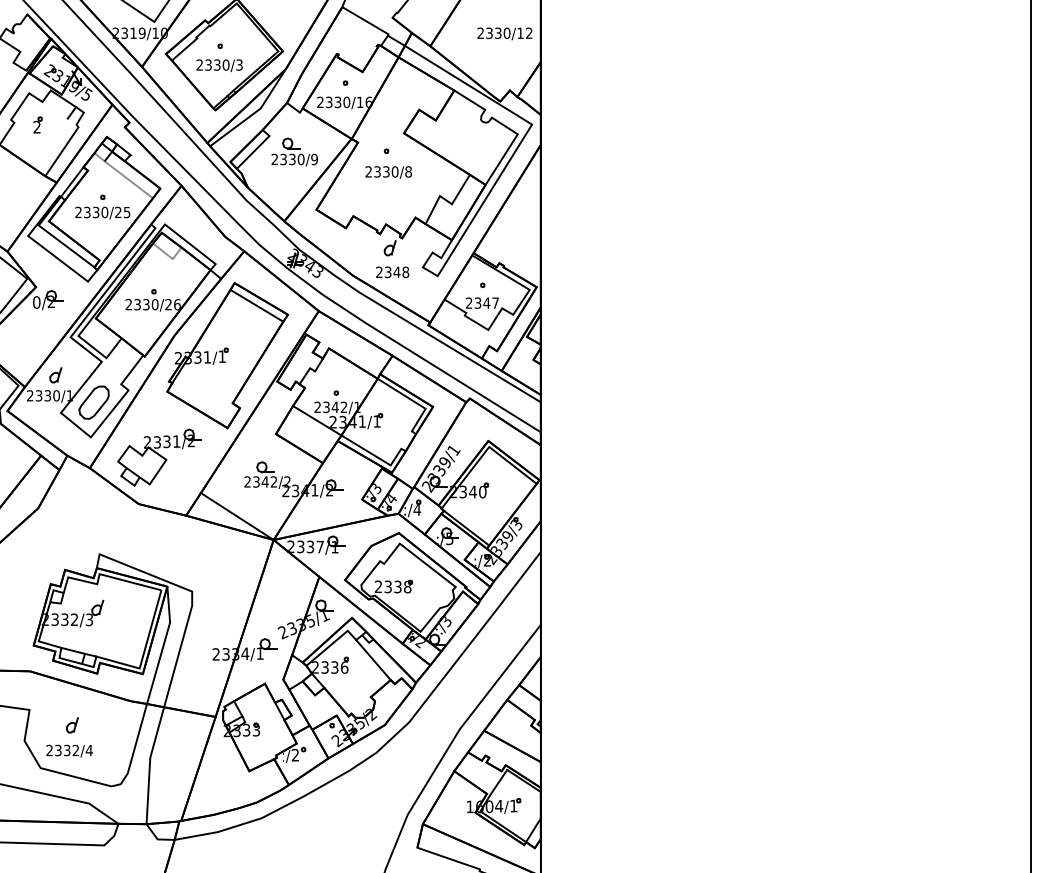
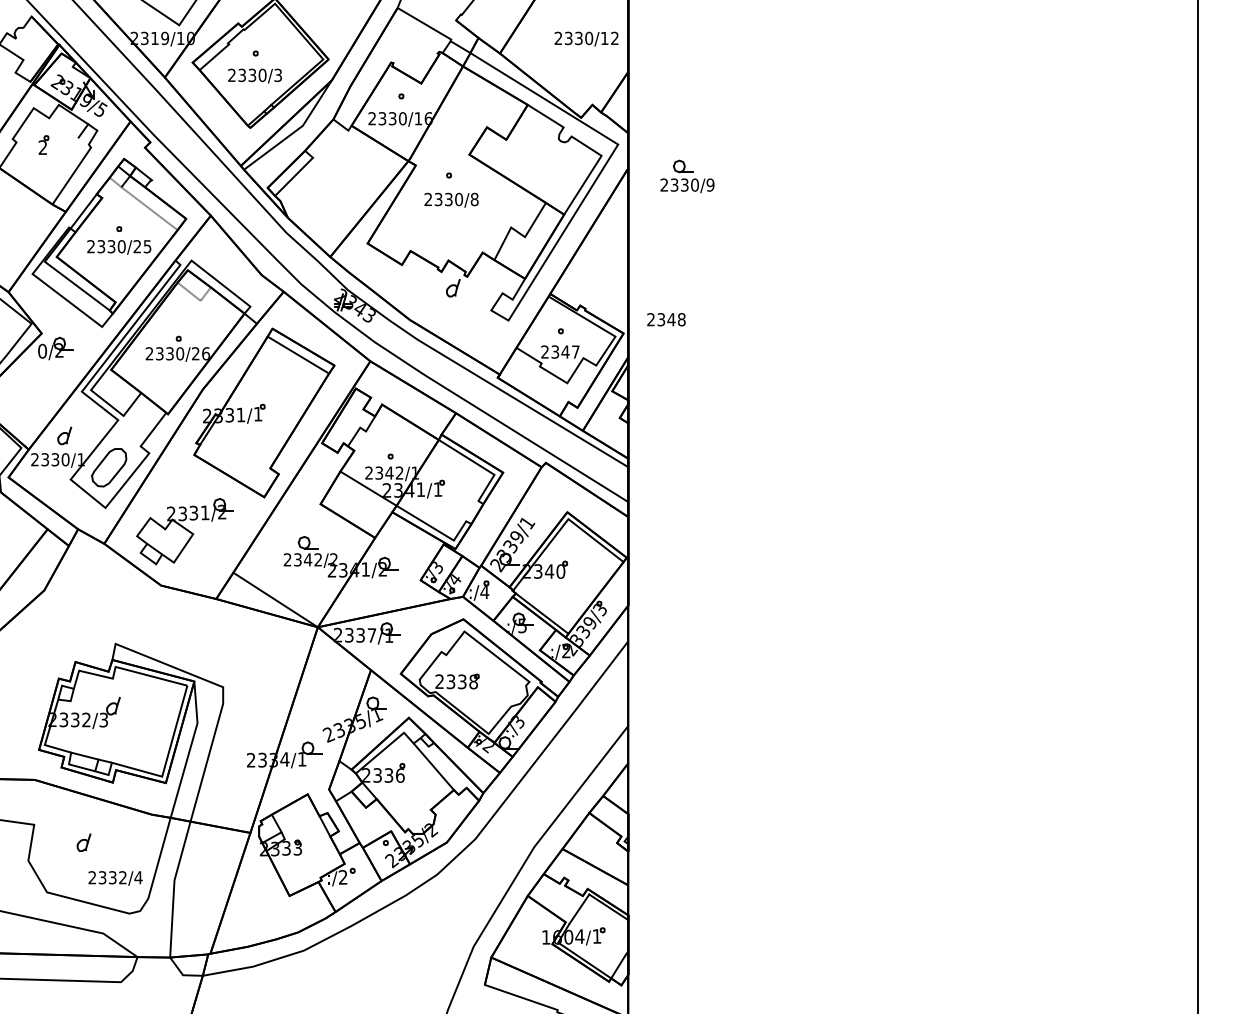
part: (294, 151) -> (687, 175), moved
text: (392, 272) -> (666, 319), moved
text: (69, 750) -> (115, 877), moved

